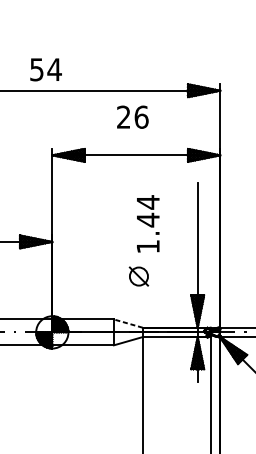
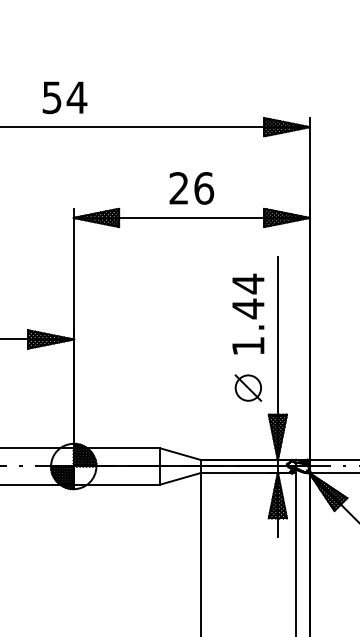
text: (132, 117) -> (191, 188), moved
text: (148, 223) -> (248, 313), moved
part: (139, 276) -> (248, 387), moved
line: (128, 323) -> (180, 454), dashed -> solid

